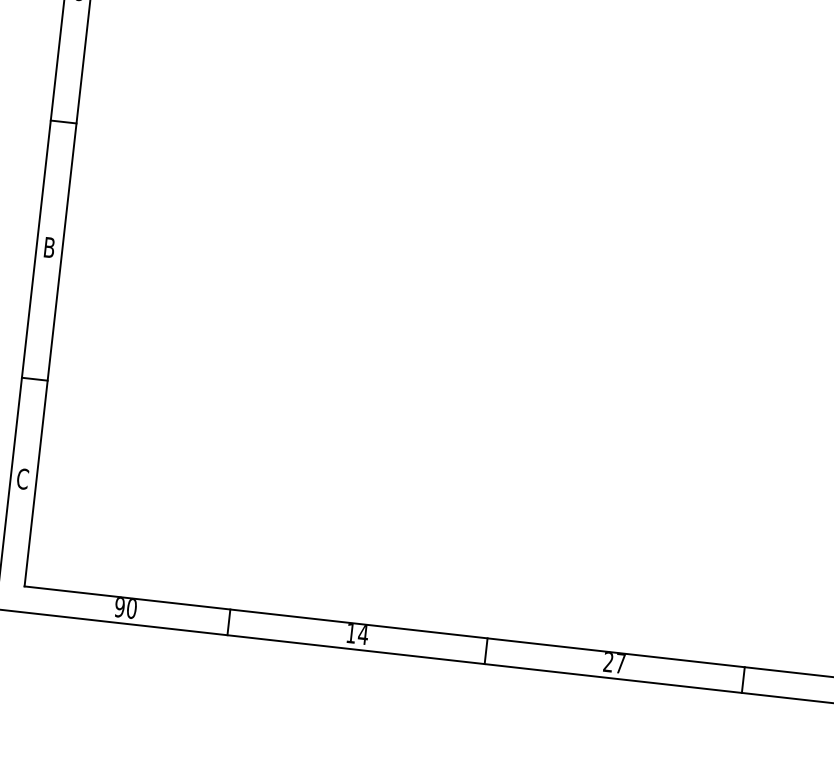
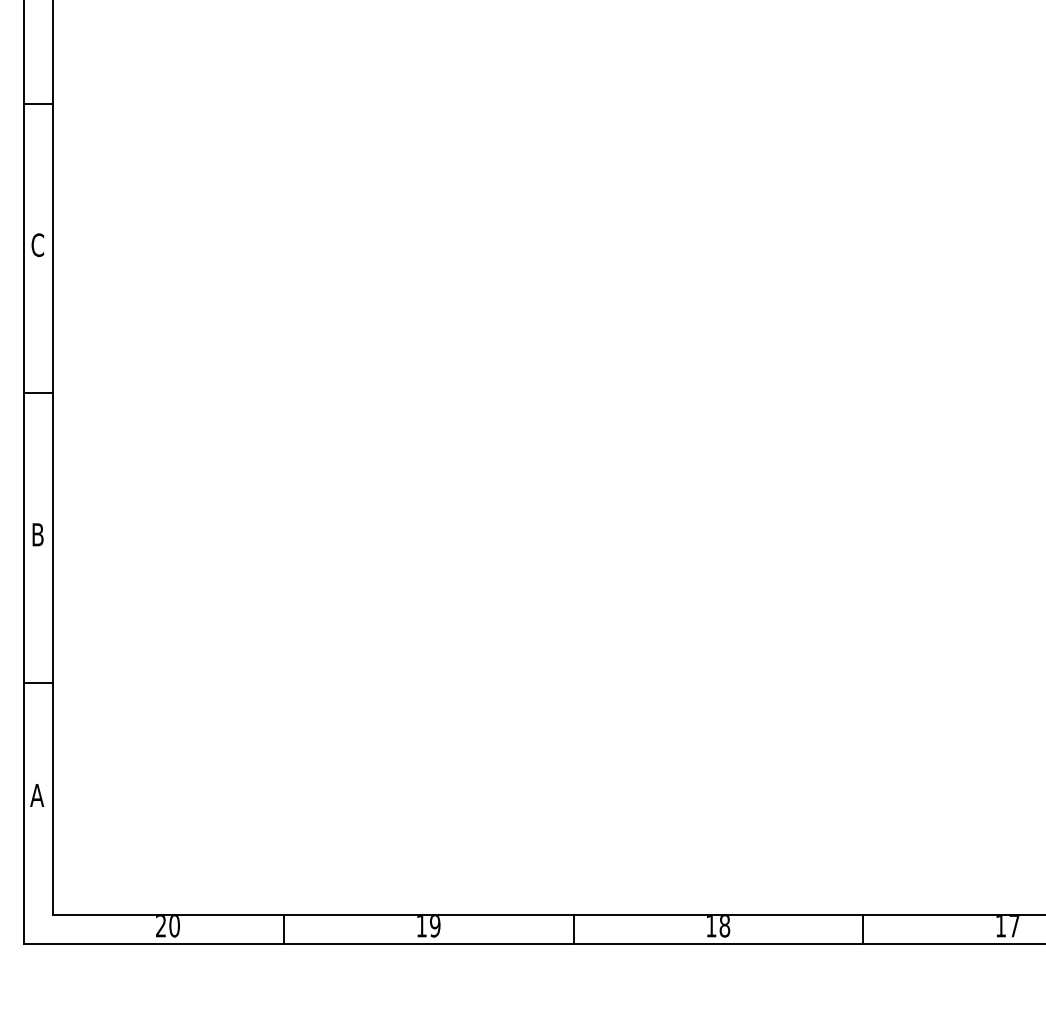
text: (23, 479) -> (37, 795), C -> A
text: (119, 607) -> (160, 926), 90 -> 20
text: (362, 635) -> (434, 926), 14 -> 19
text: (614, 662) -> (718, 925), 27 -> 18

